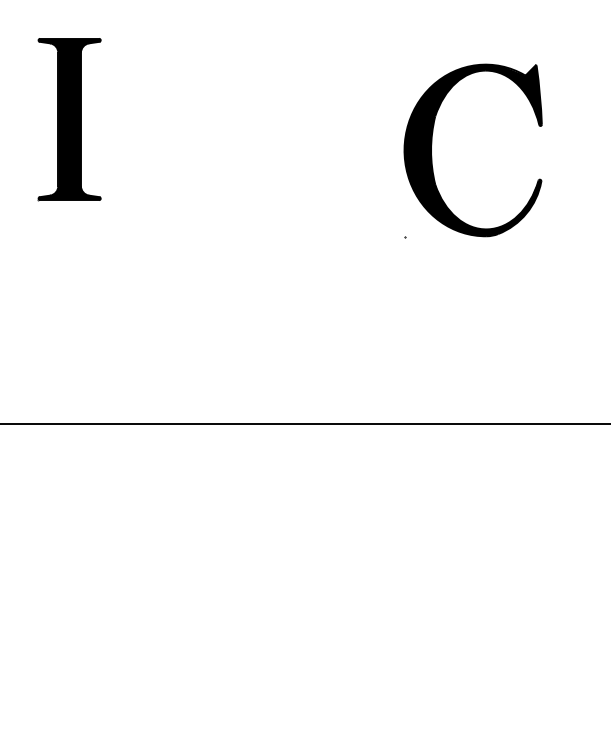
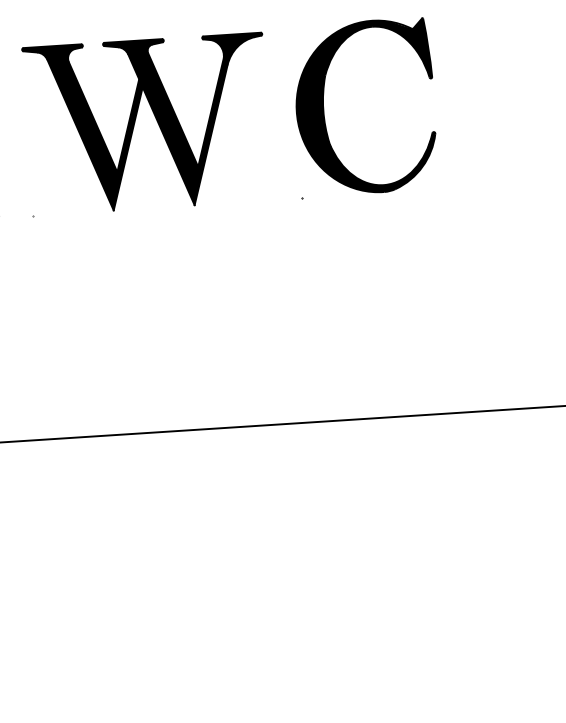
part: (263, 112) -> (155, 119), added
part: (432, 155) -> (325, 114), moved

